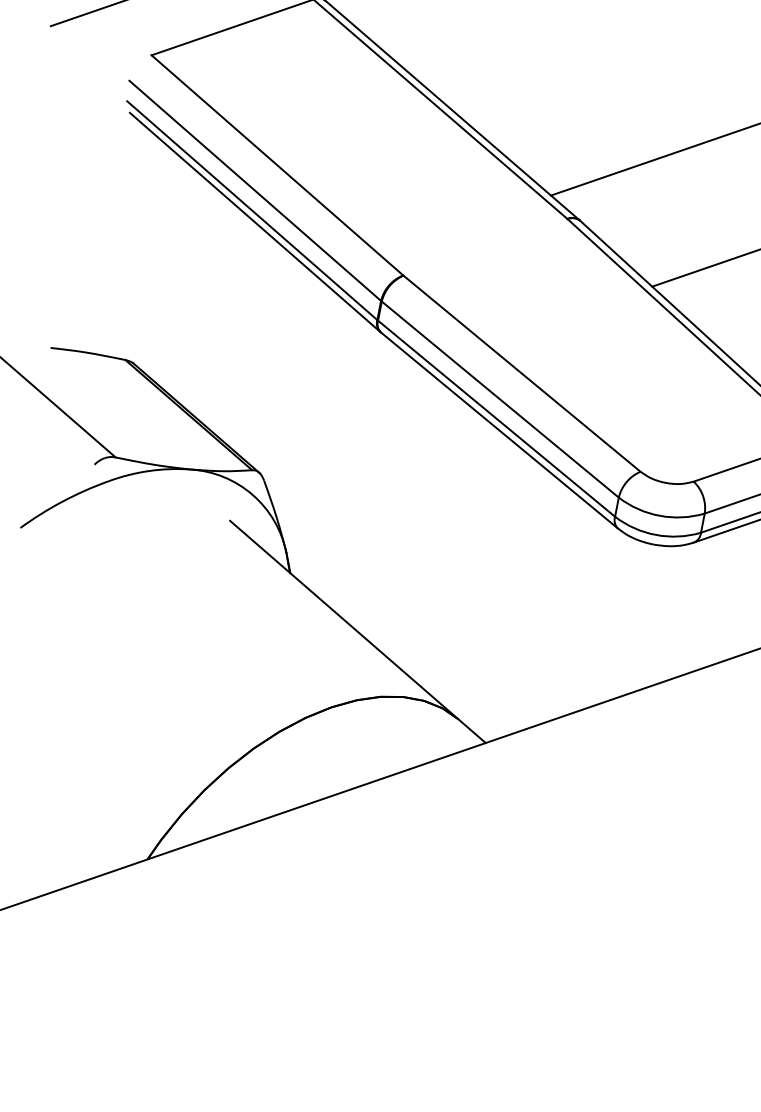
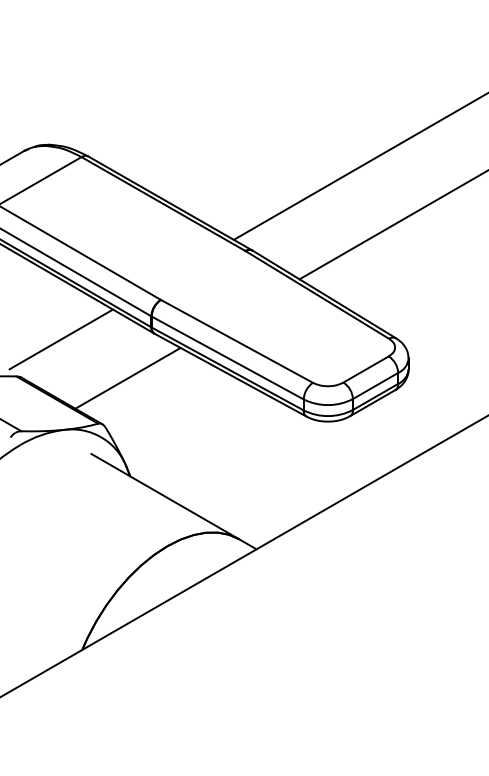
line: (216, 310) -> (61, 339), added
line: (318, 399) -> (127, 377), added

